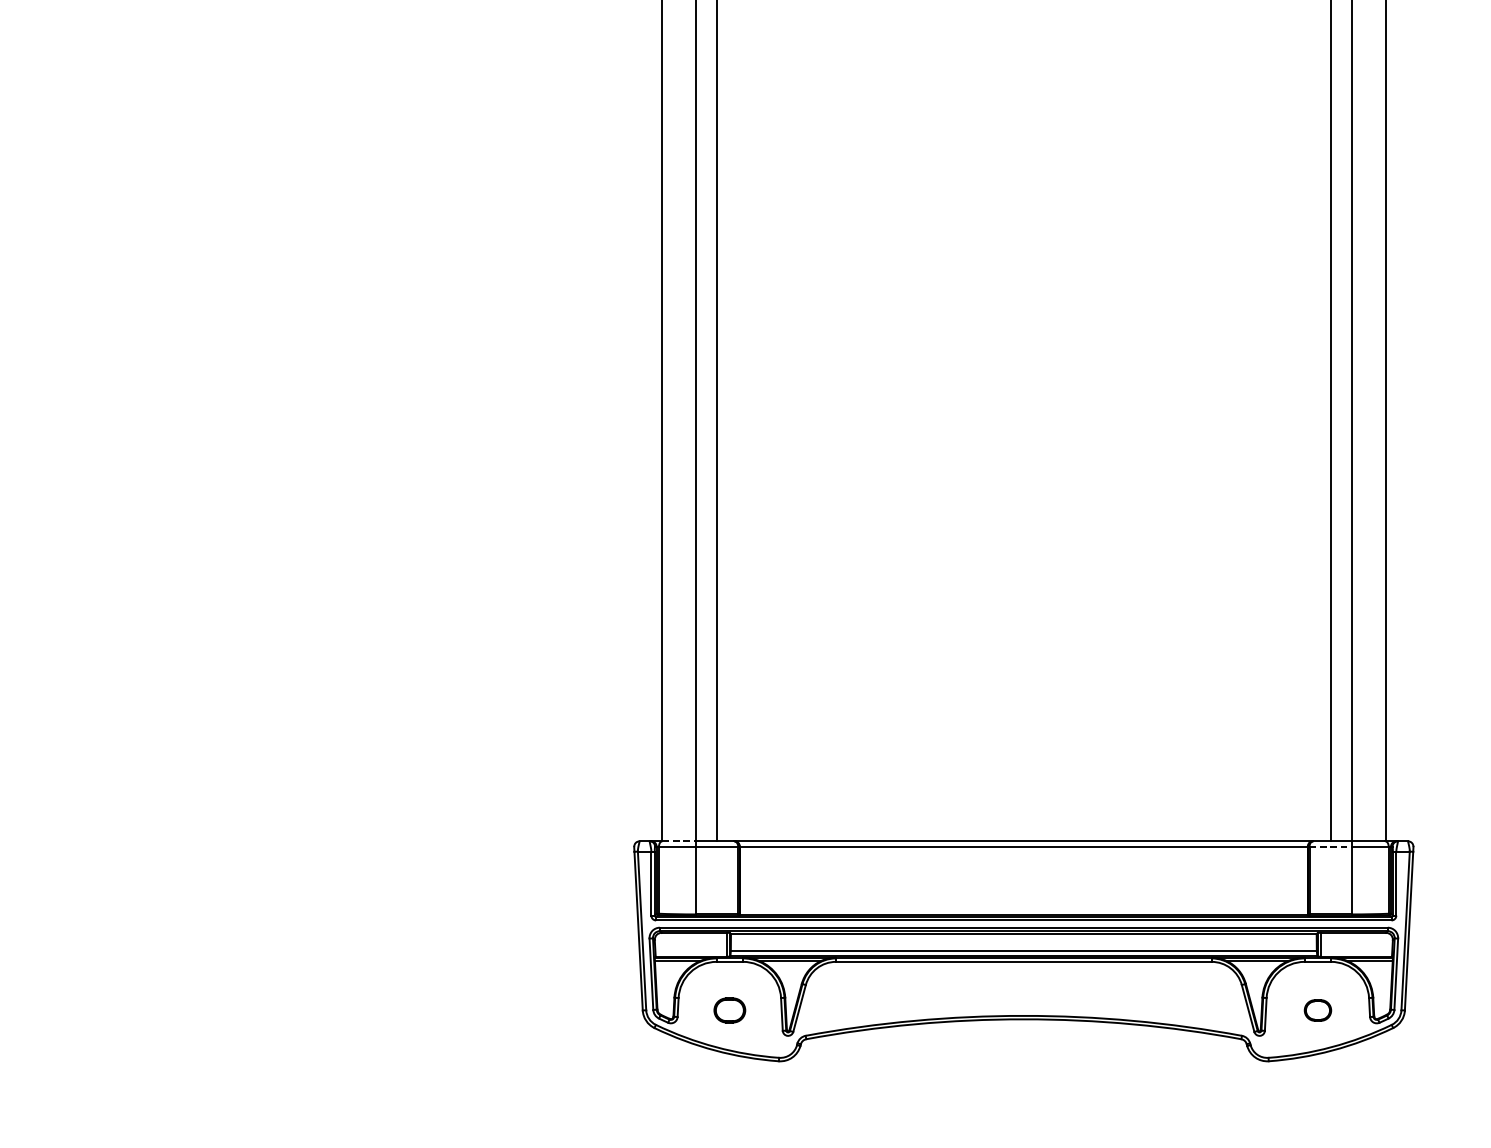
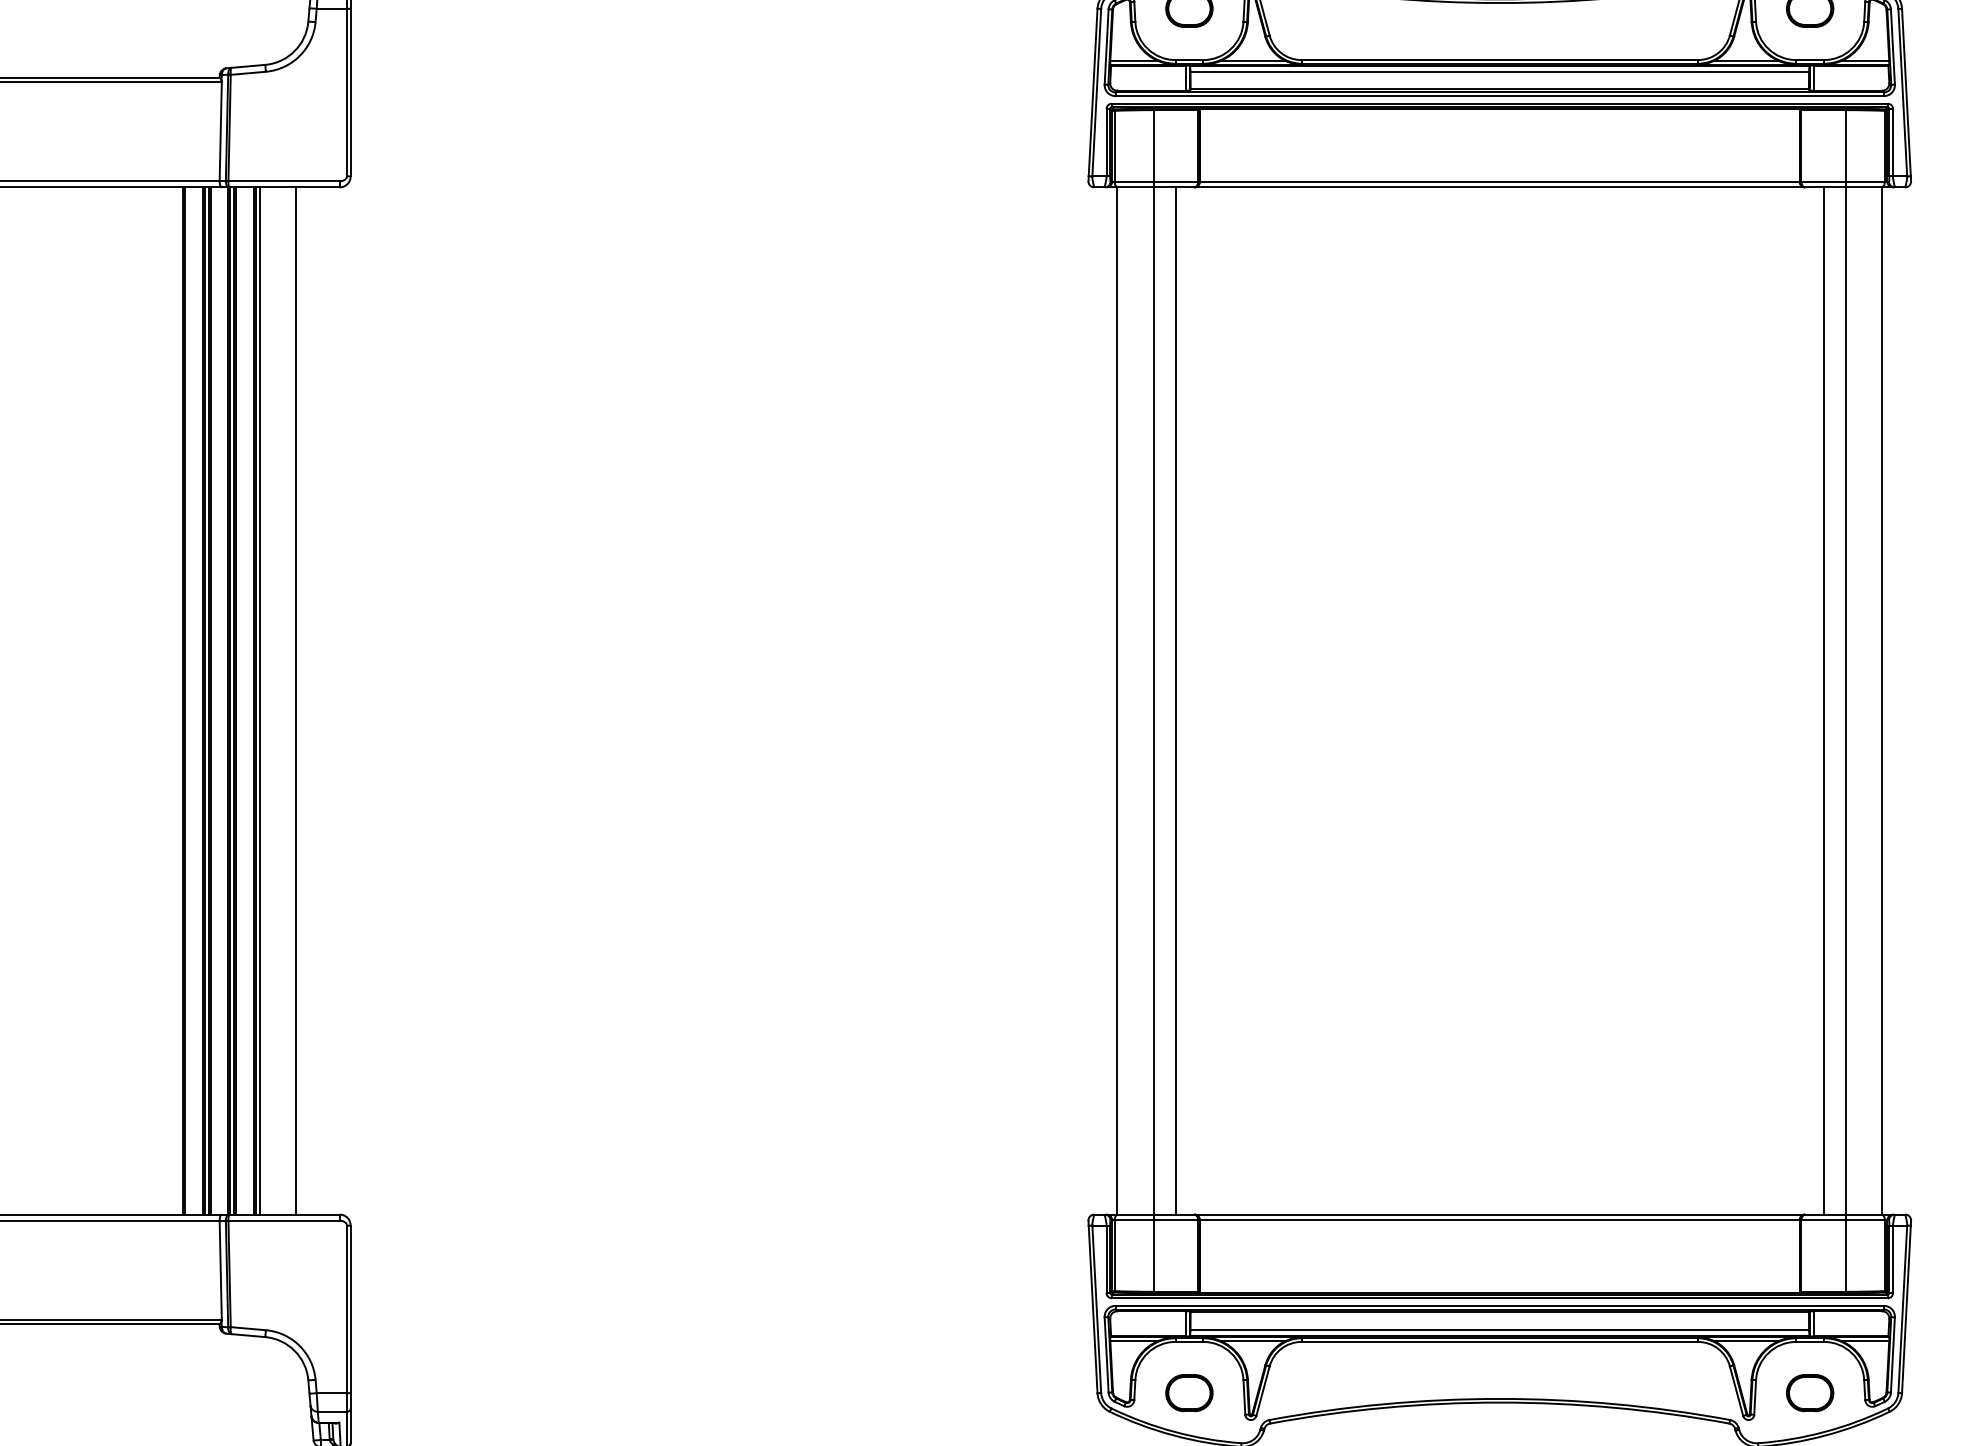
line: (679, 841) -> (1136, 1214), dashed -> solid
line: (1331, 846) -> (1824, 1220), dashed -> solid
part: (729, 1010) -> (1189, 1393), size x1.43
part: (1318, 1010) -> (1810, 1393), size x1.67

